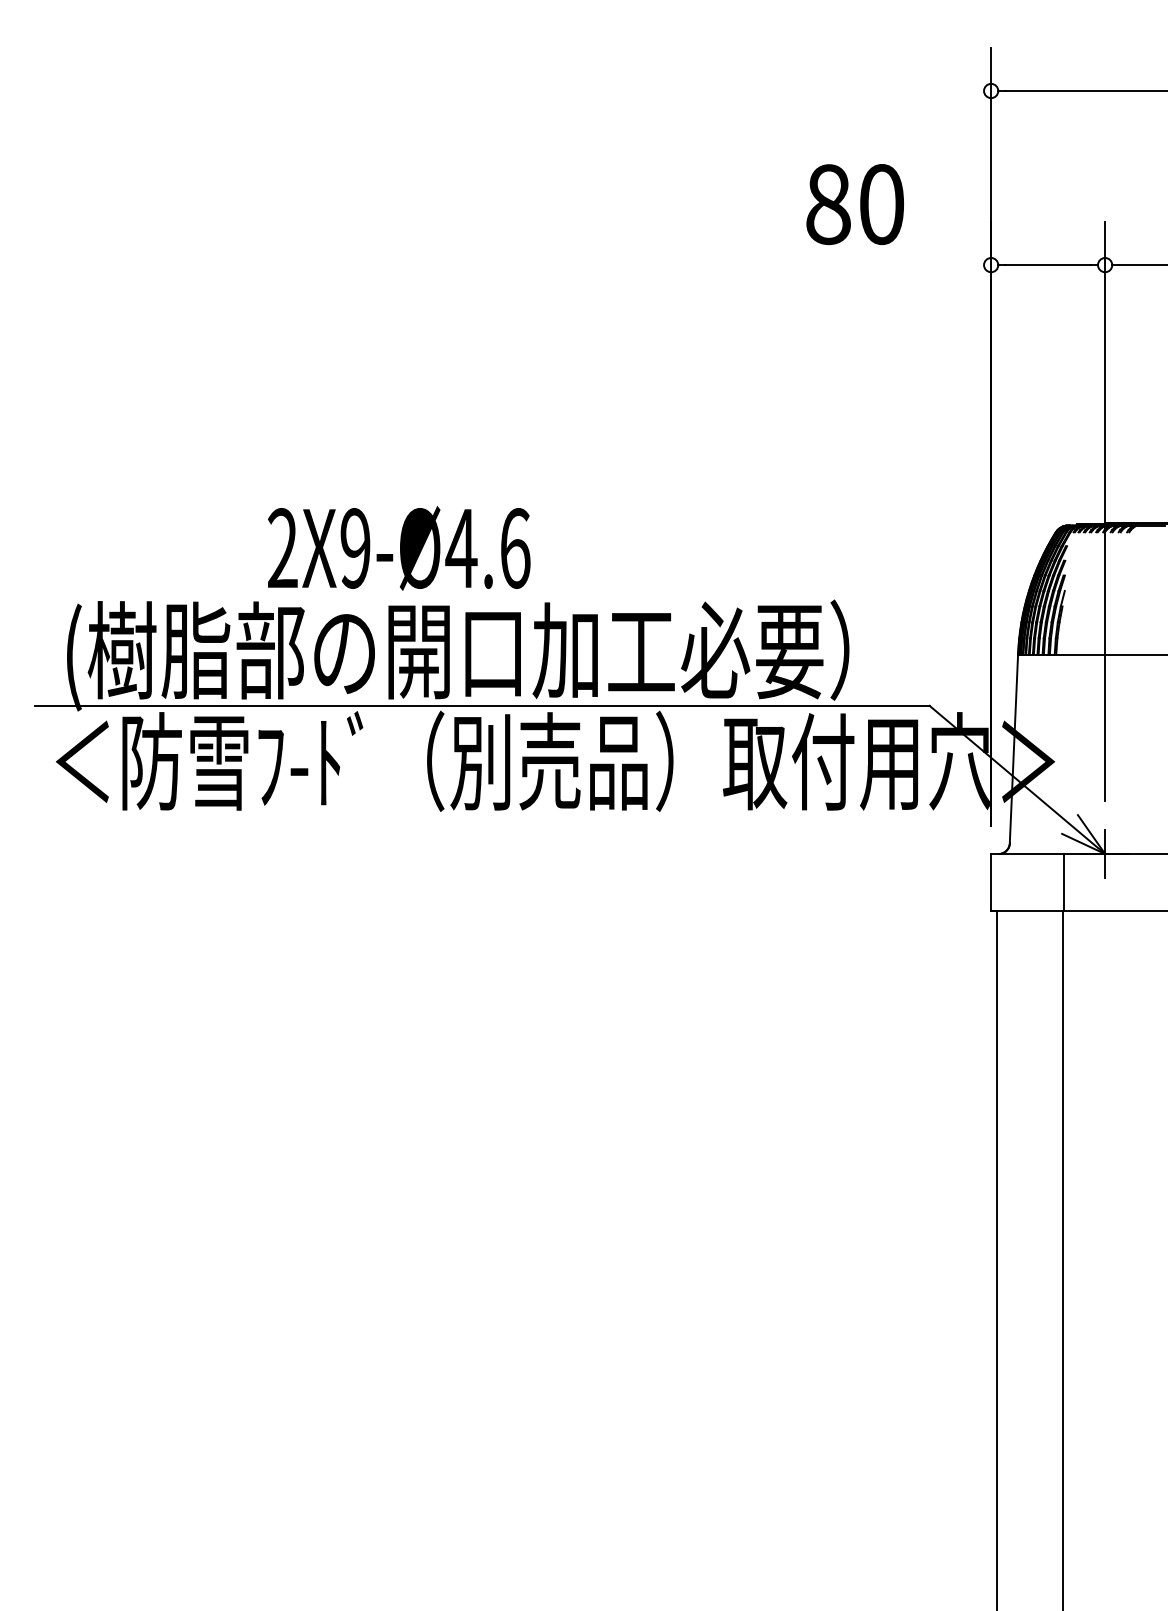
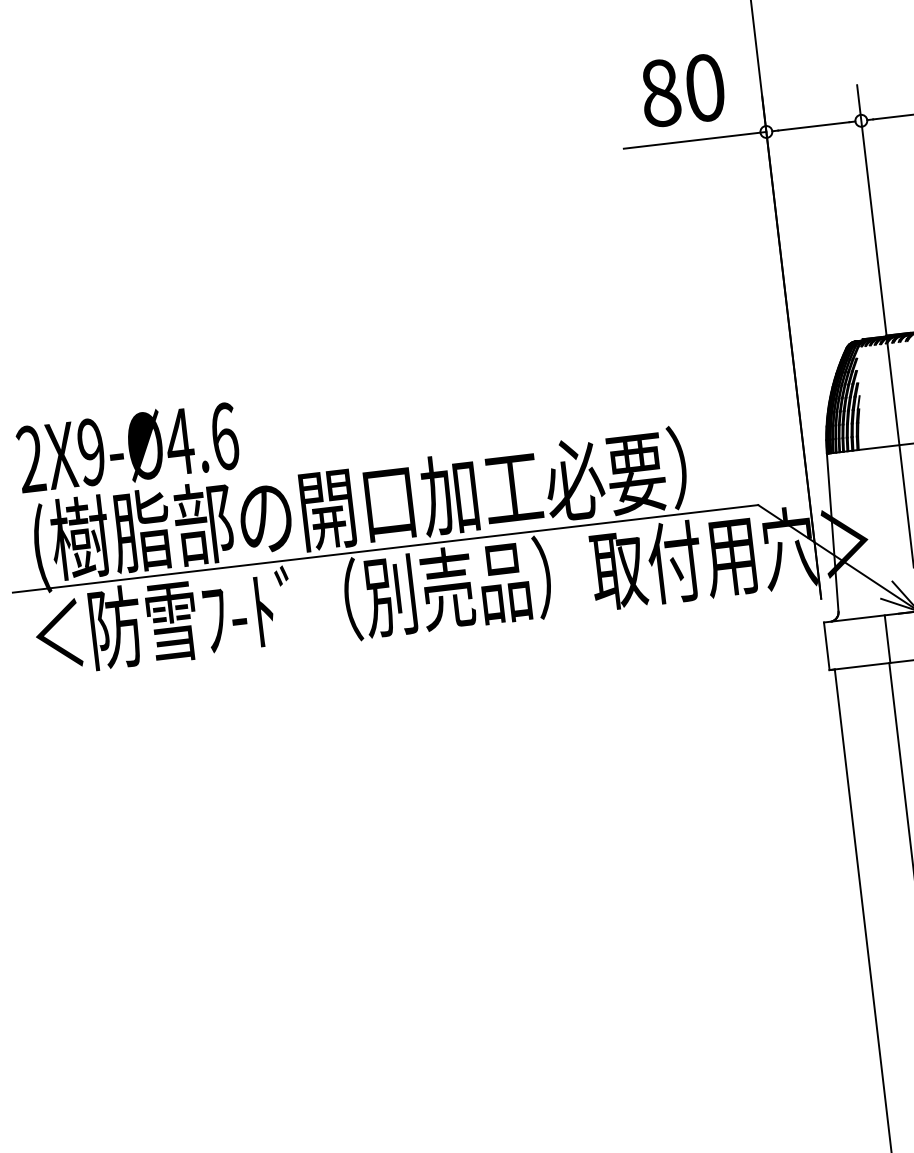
text: (854, 204) -> (682, 90), moved
line: (905, 265) -> (695, 140), added
text: (399, 548) -> (128, 447), moved

